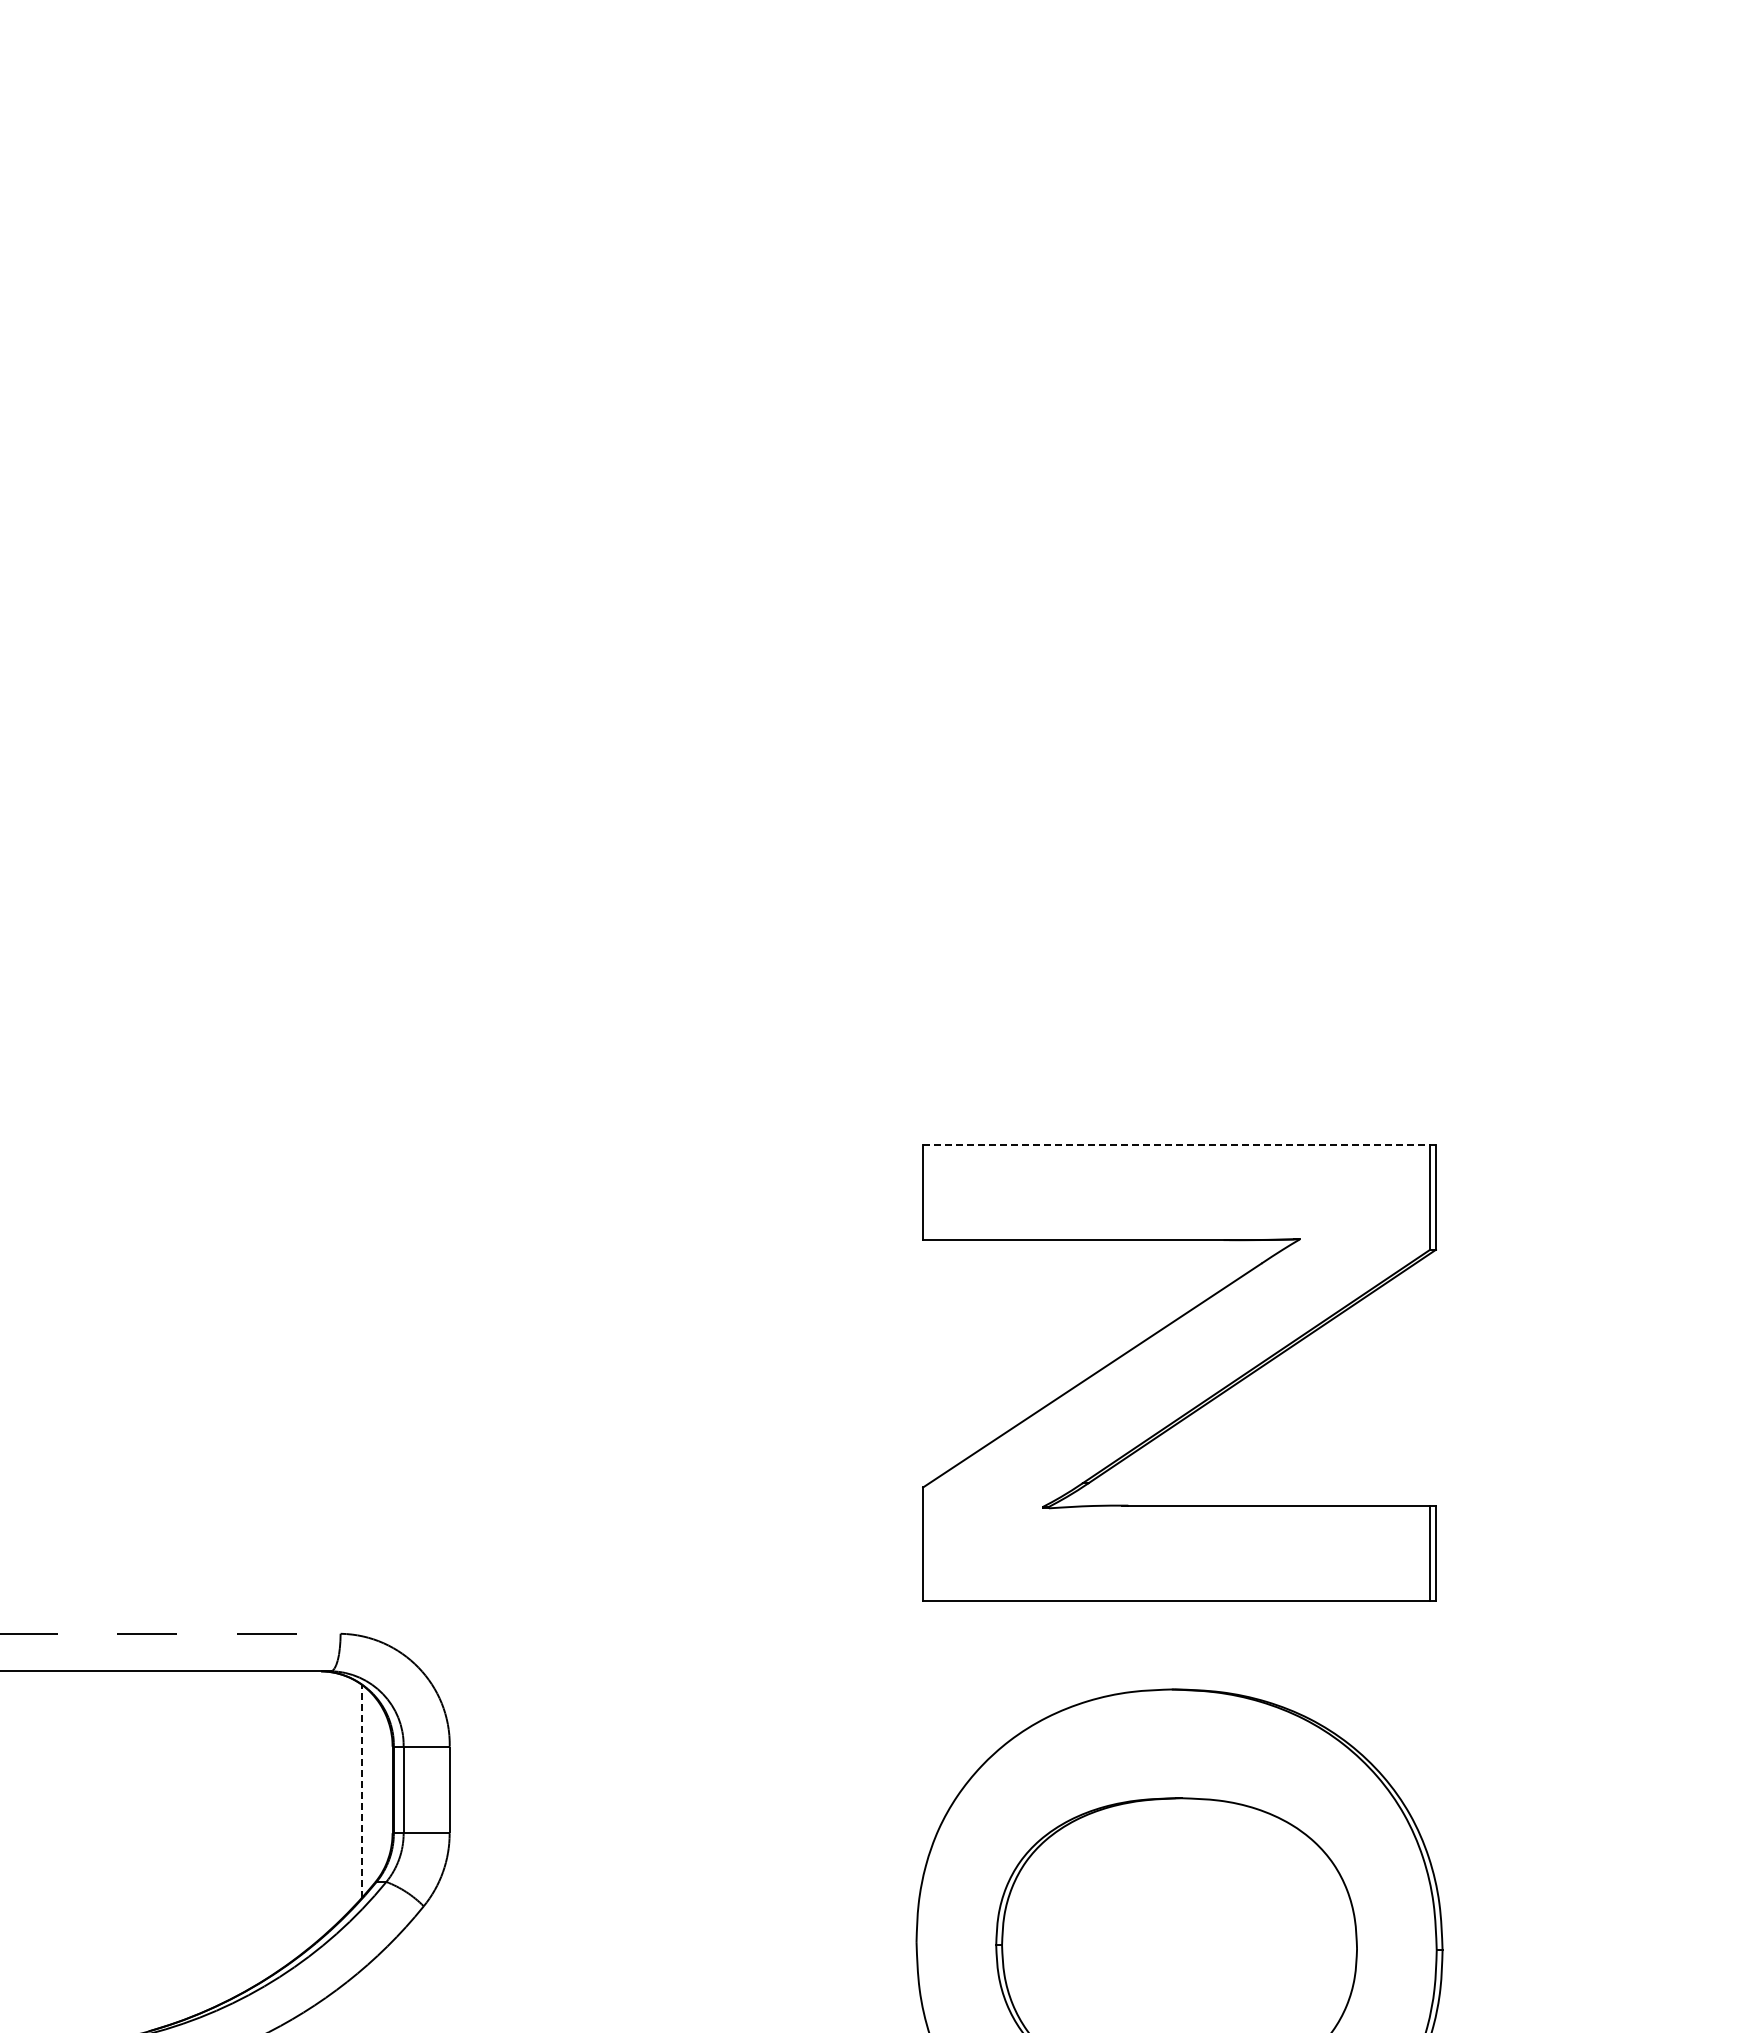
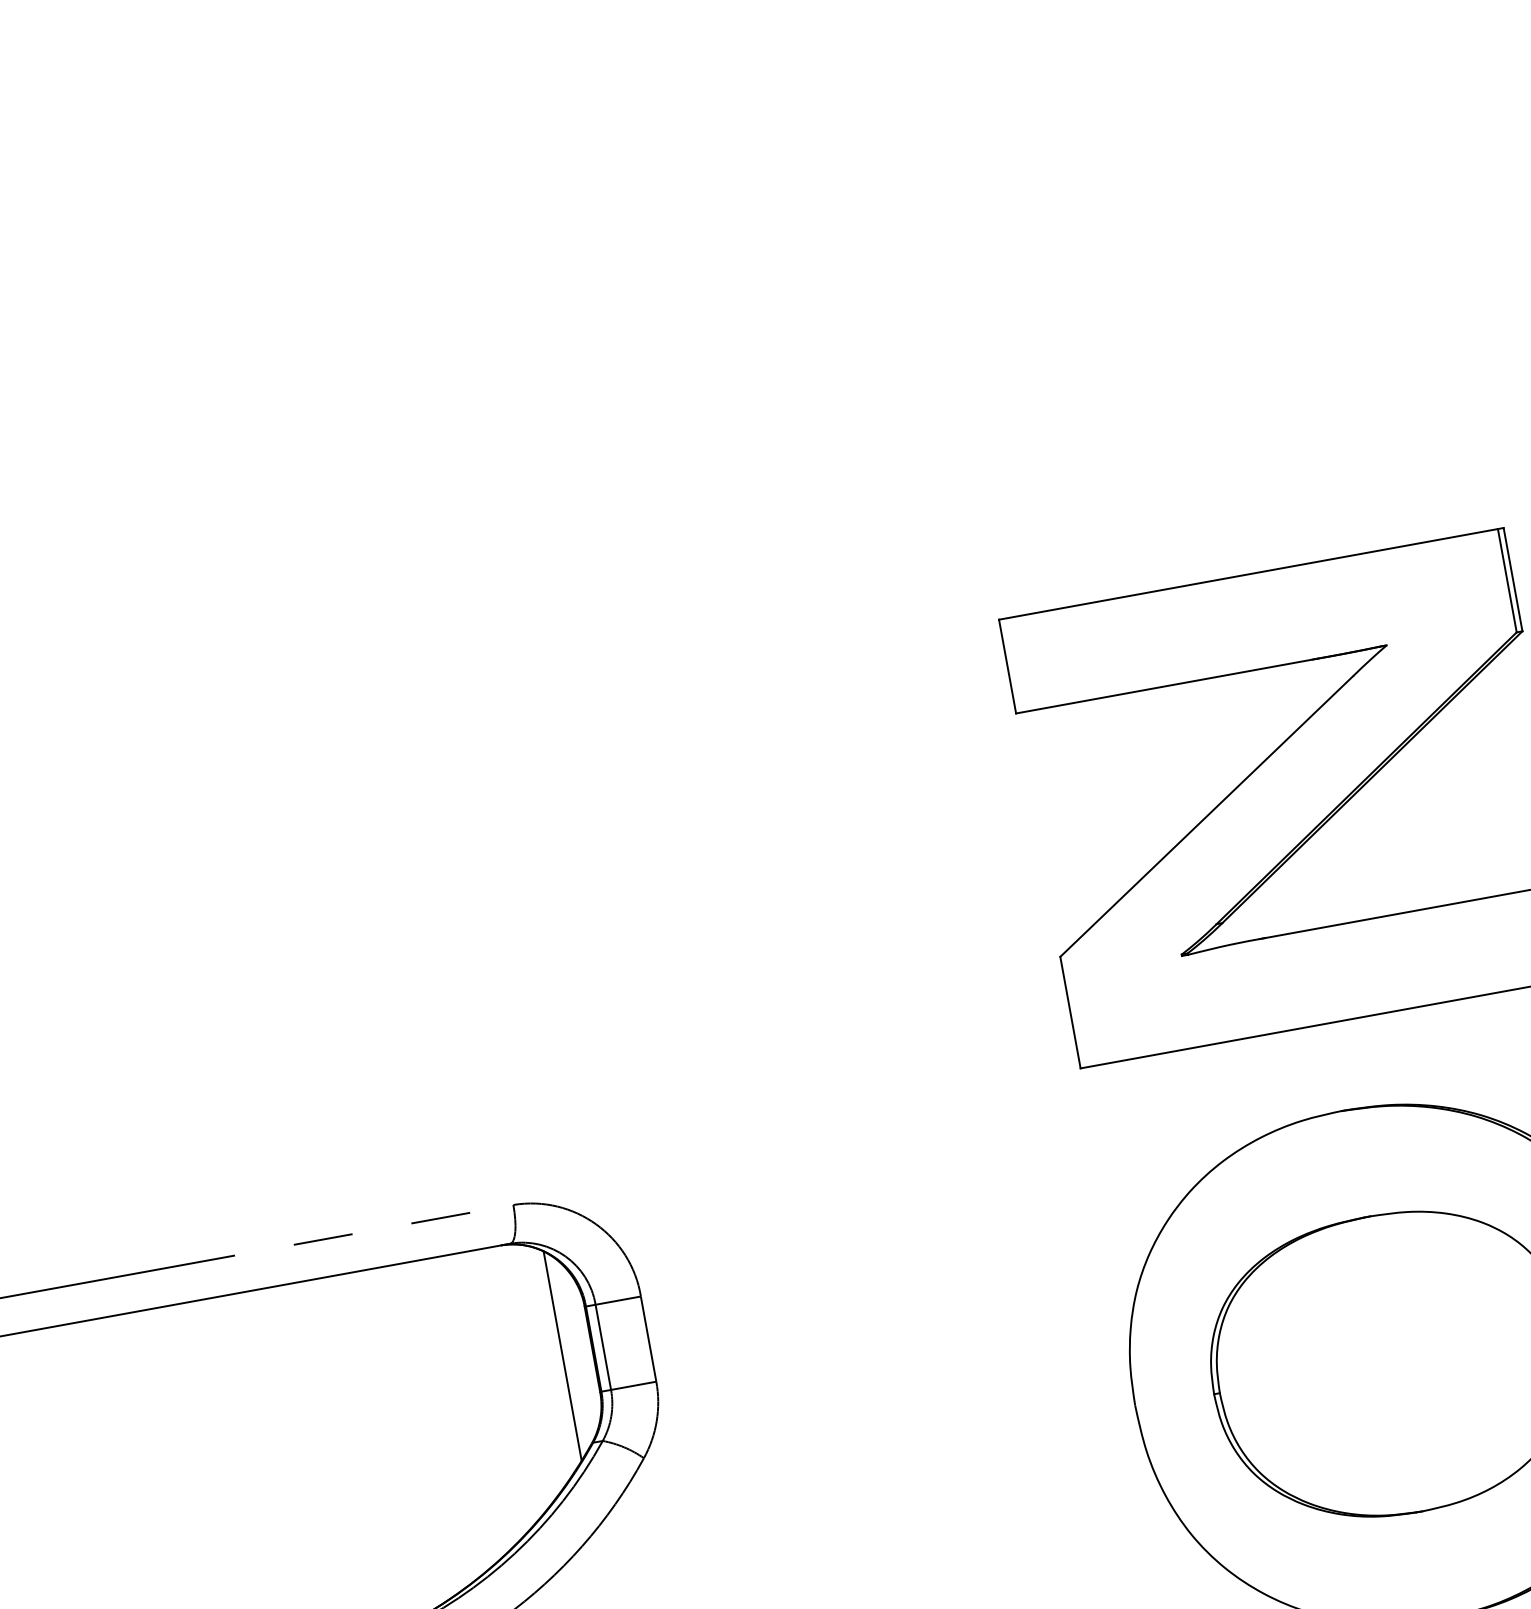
line: (1180, 1144) -> (1252, 573), dashed -> solid
line: (362, 1790) -> (562, 1355), dashed -> solid

